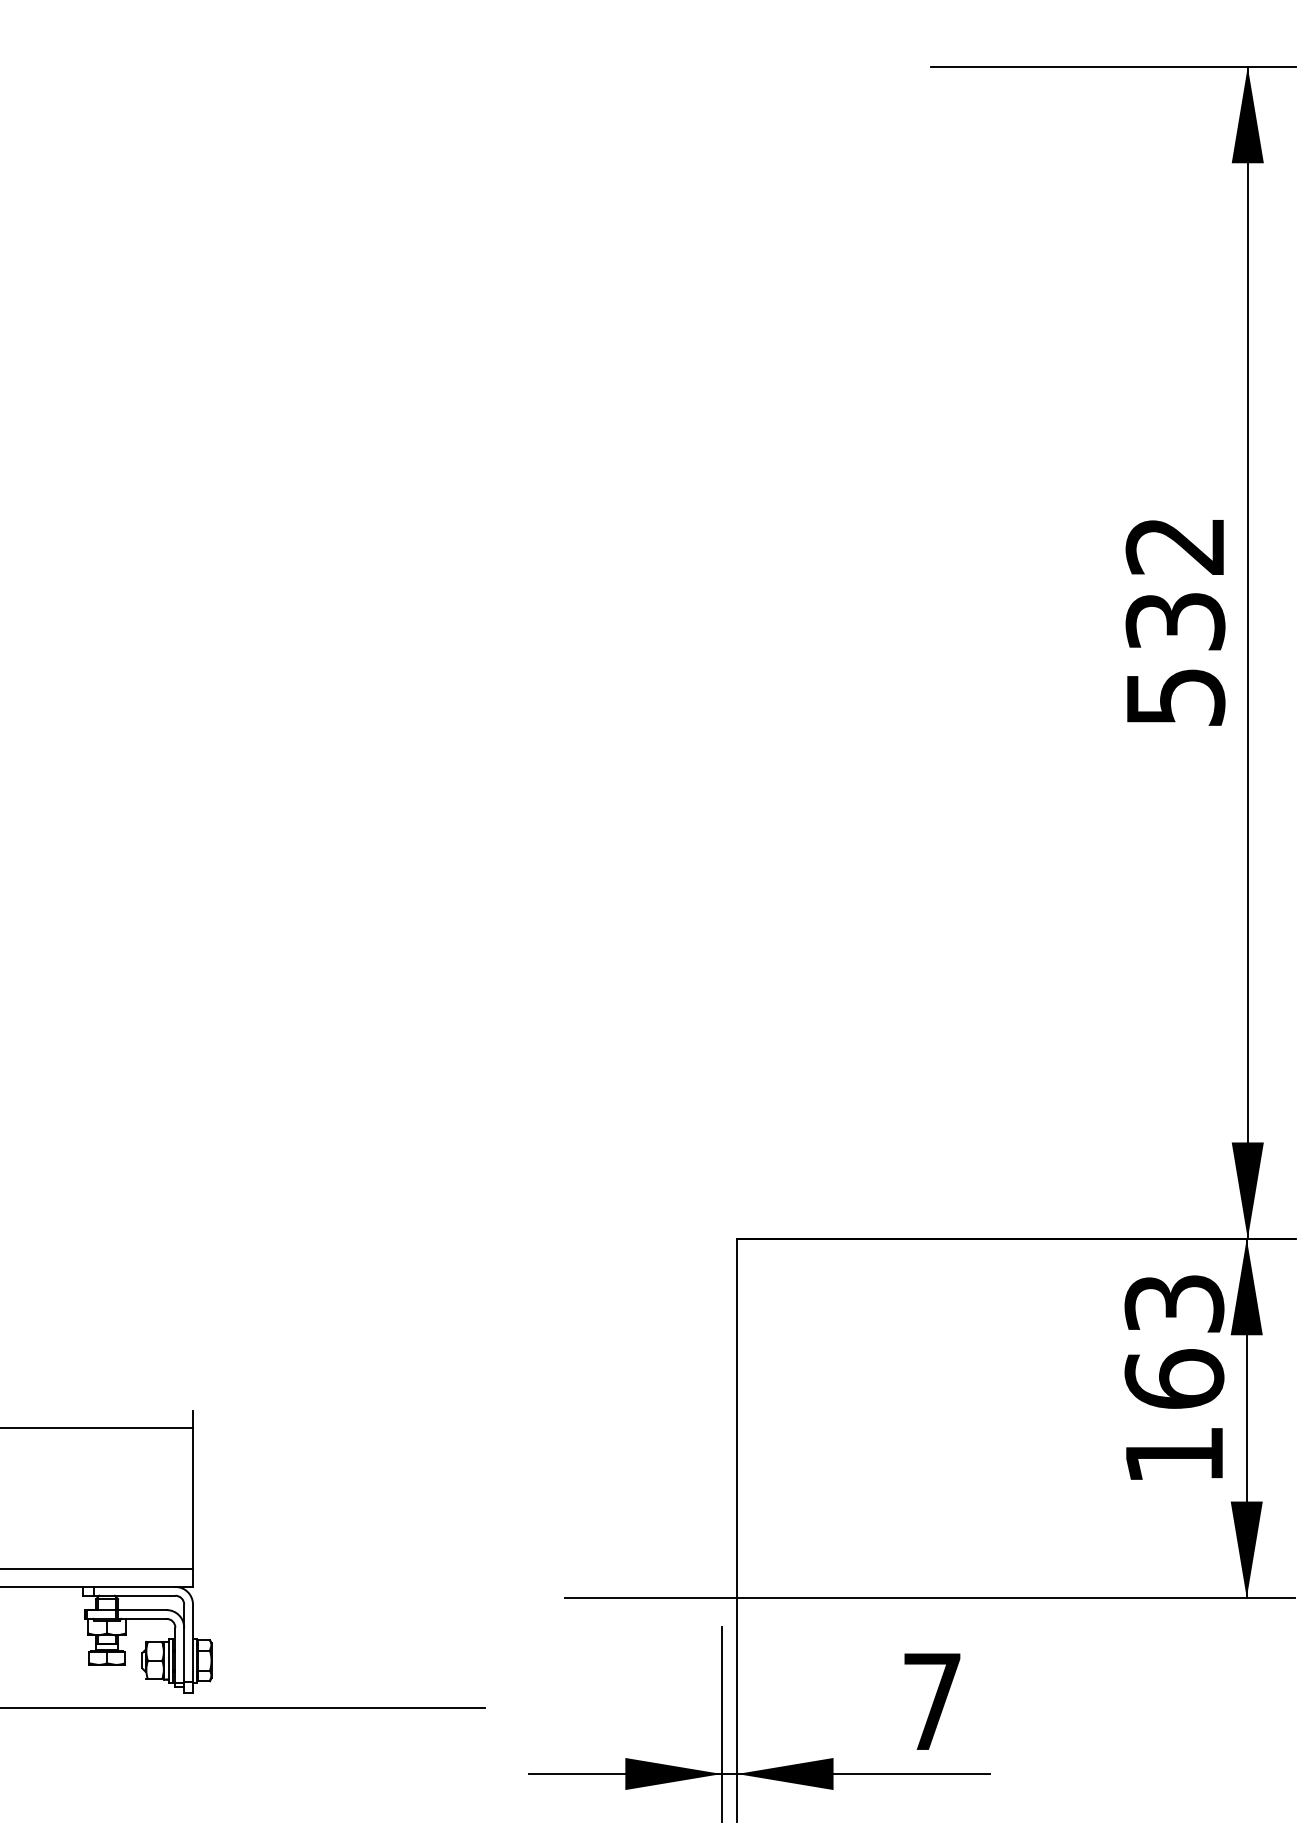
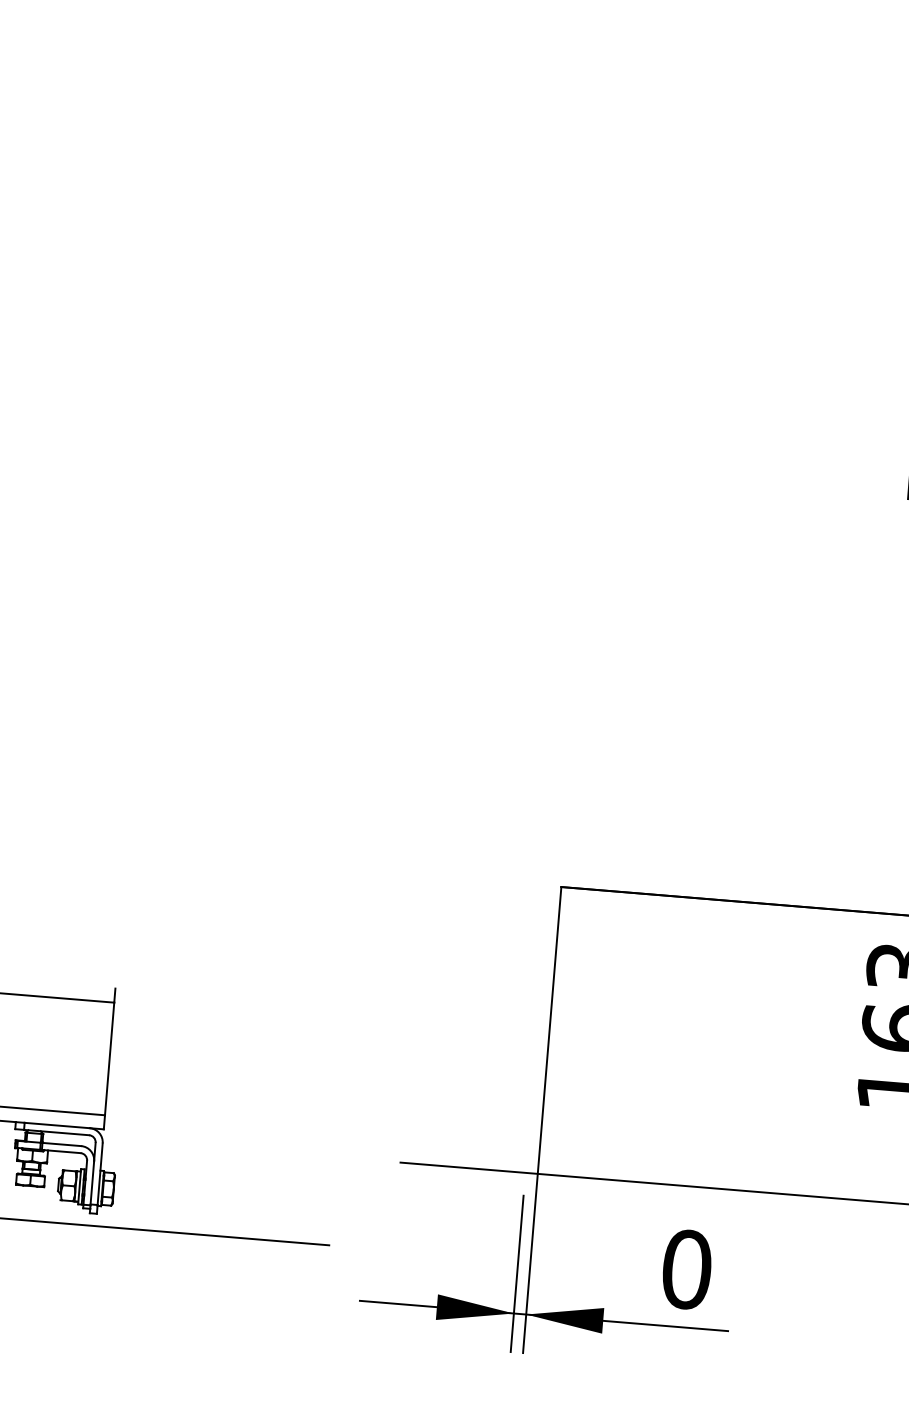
text: (932, 1701) -> (687, 1269), 7 -> 0

